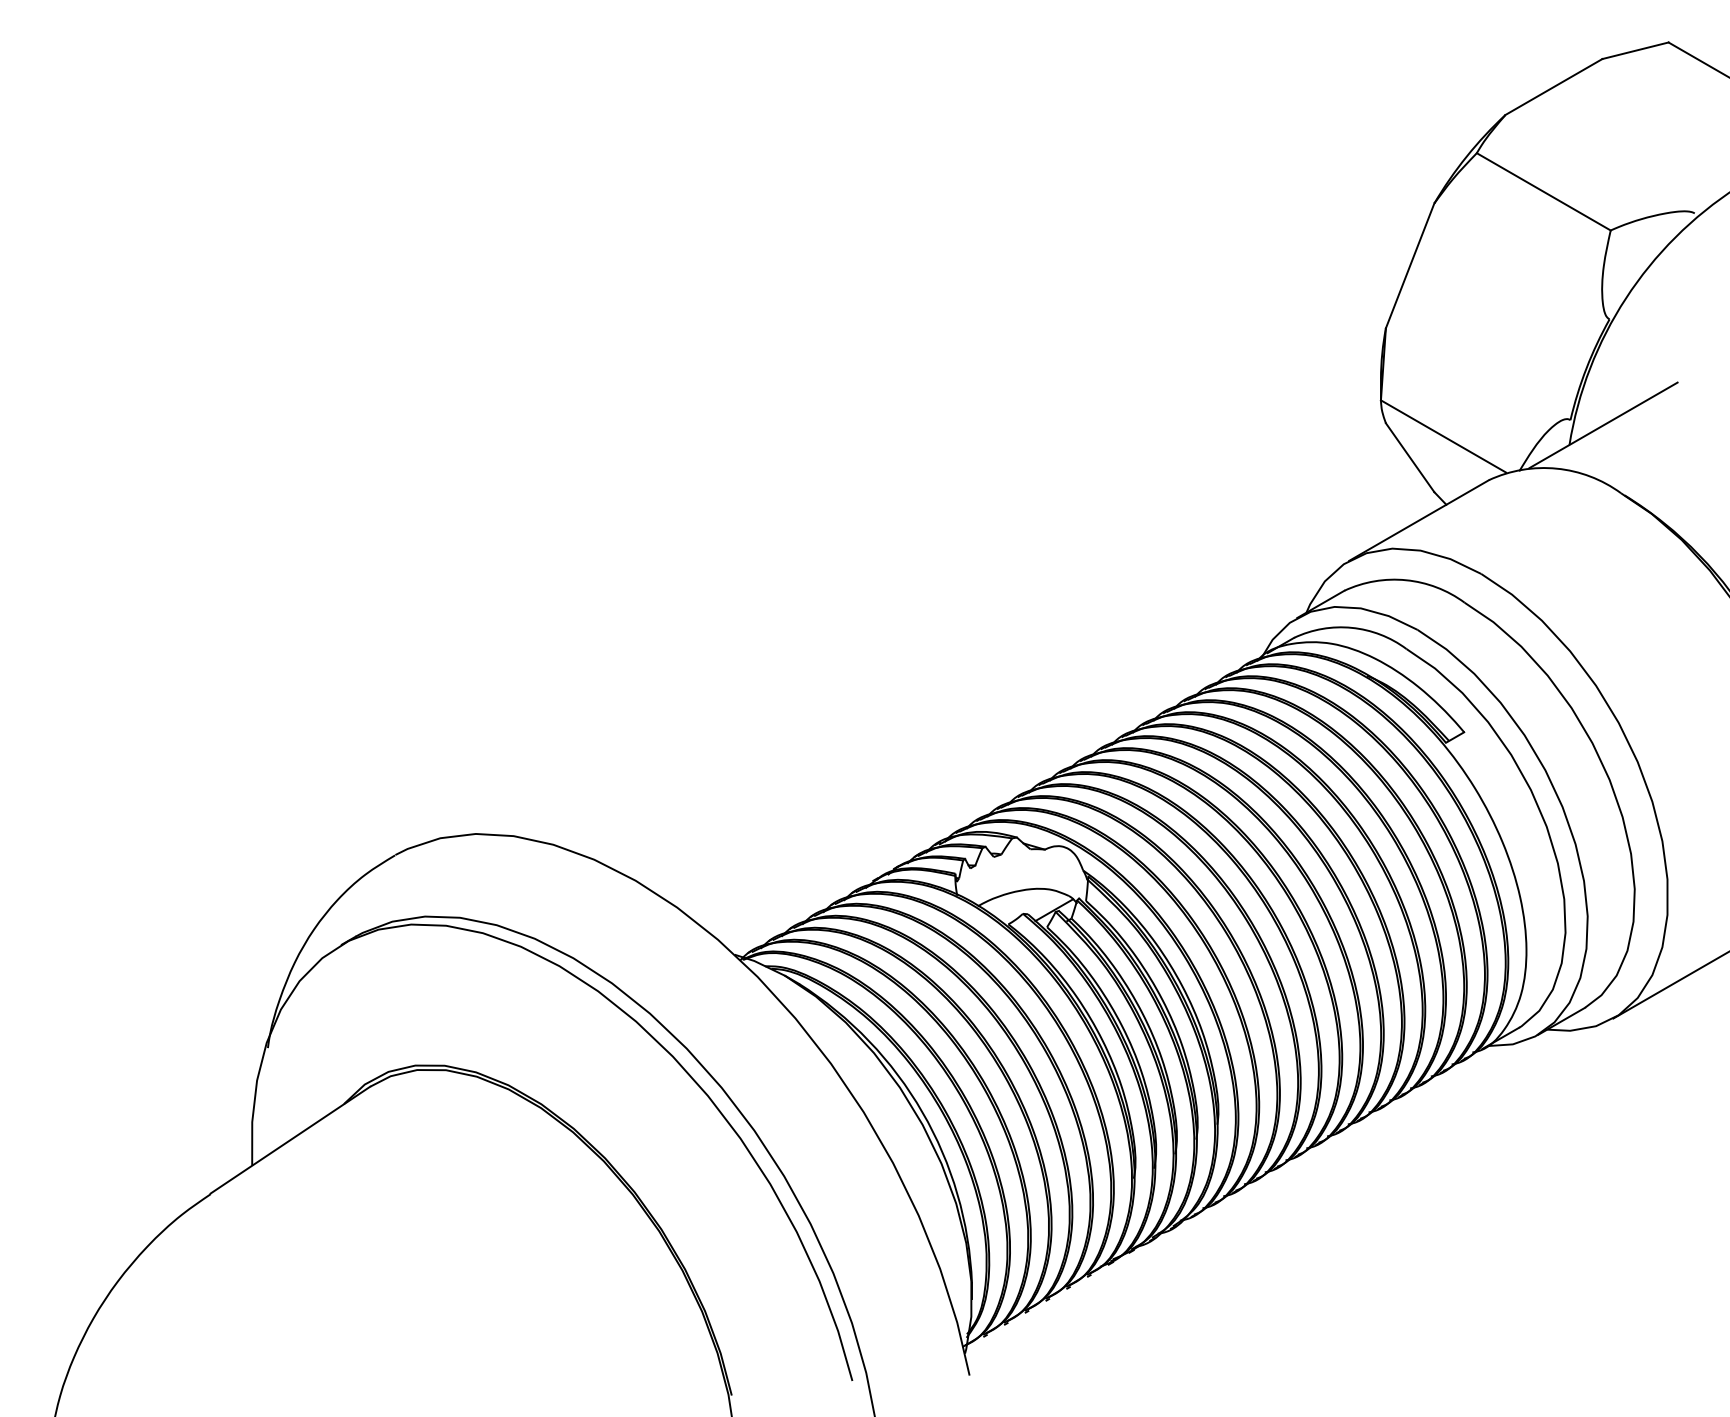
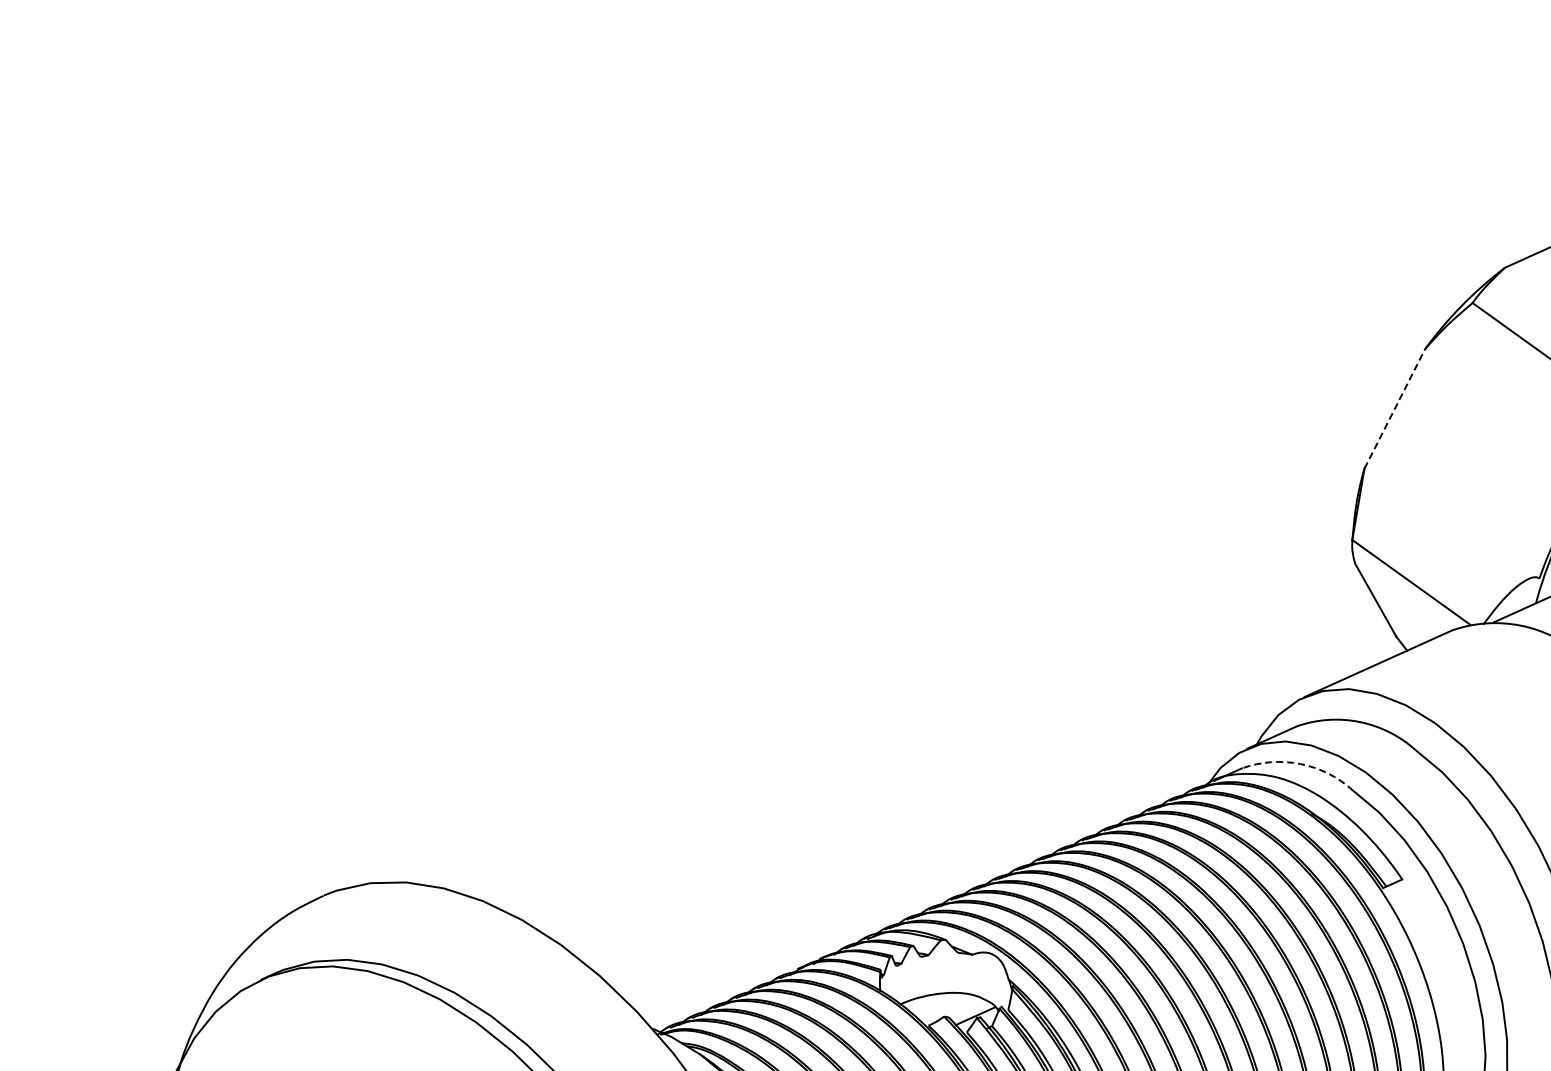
line: (1410, 265) -> (1395, 408), solid -> dashed
arc: (1351, 627) -> (1300, 763), solid -> dashed

